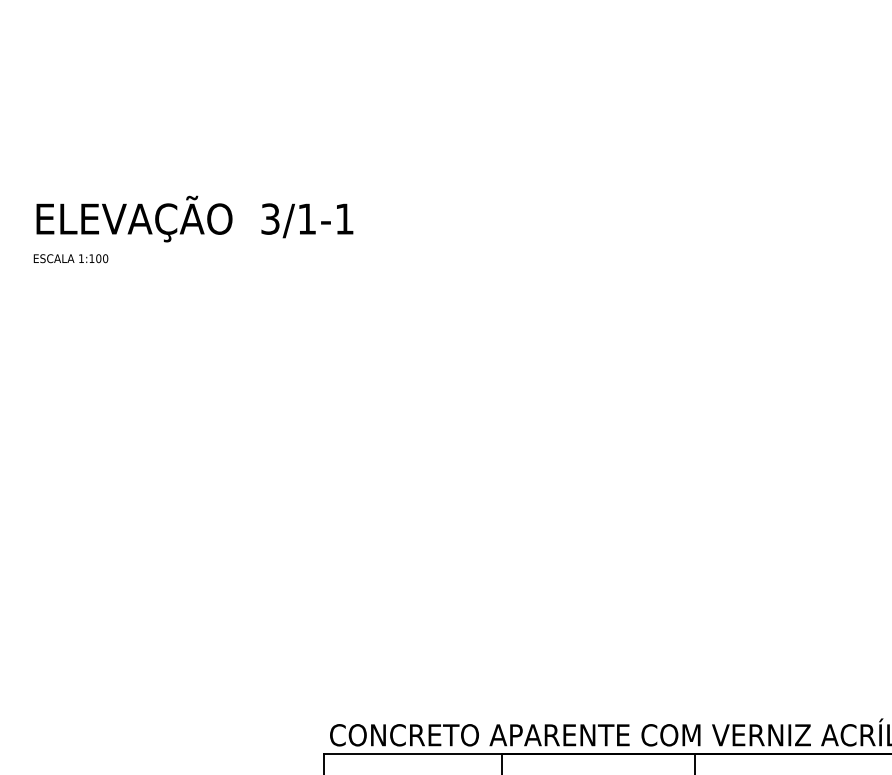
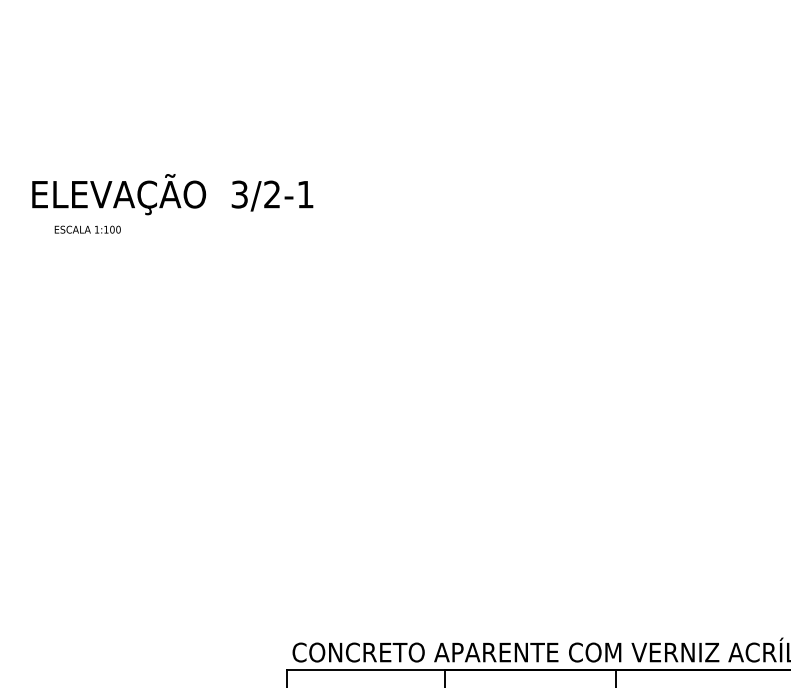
text: (306, 218) -> (271, 194), 3/1-1 -> 3/2-1
text: (70, 258) -> (87, 229), moved

